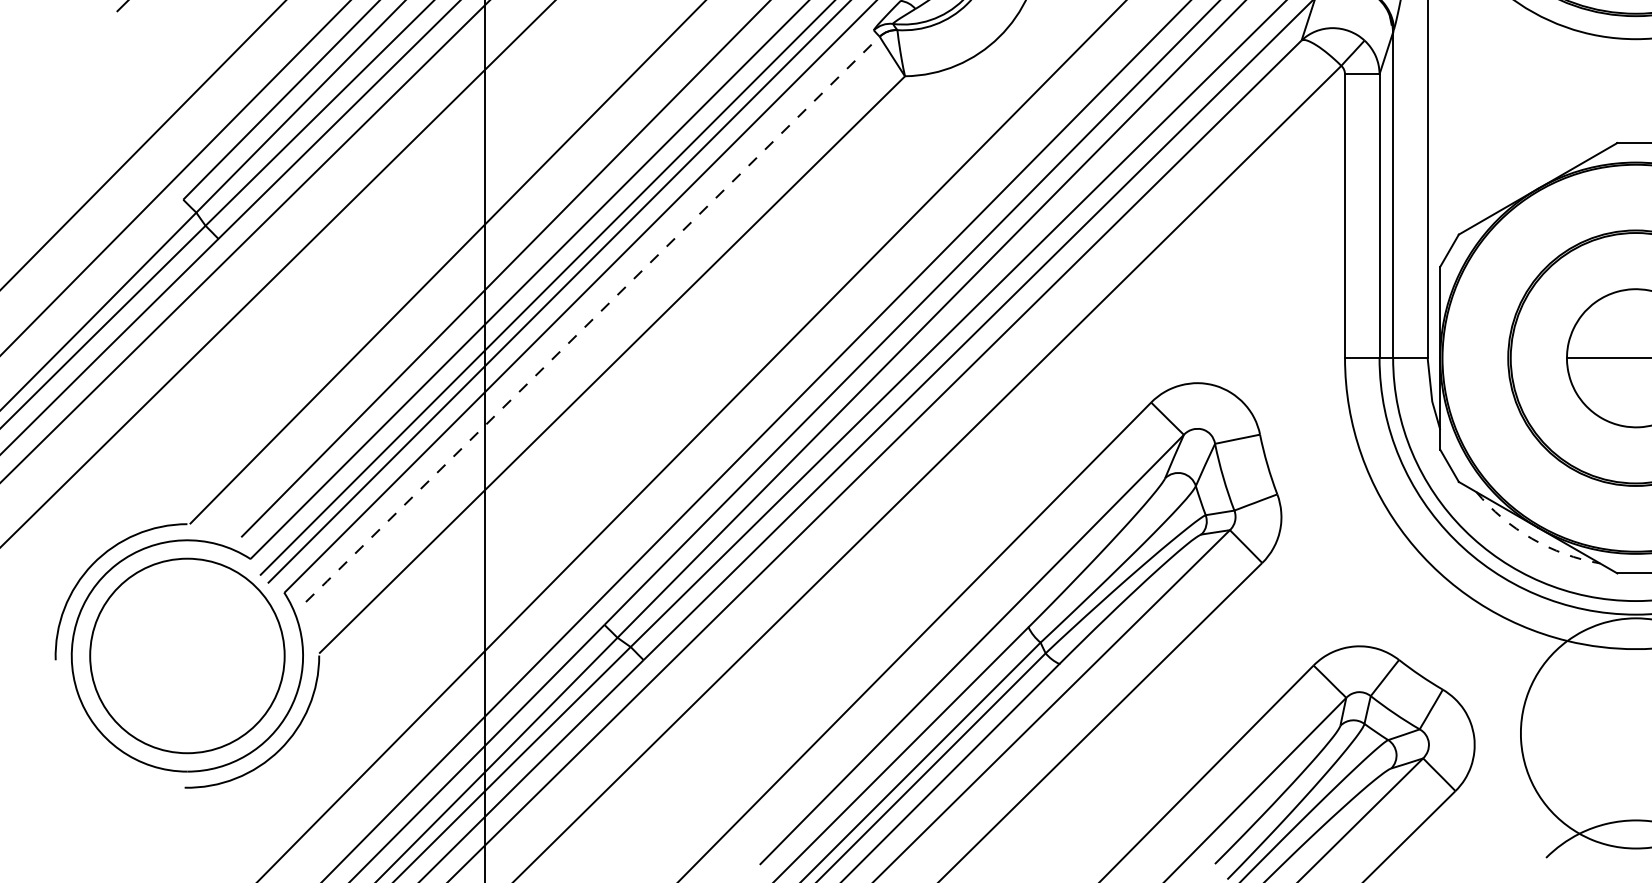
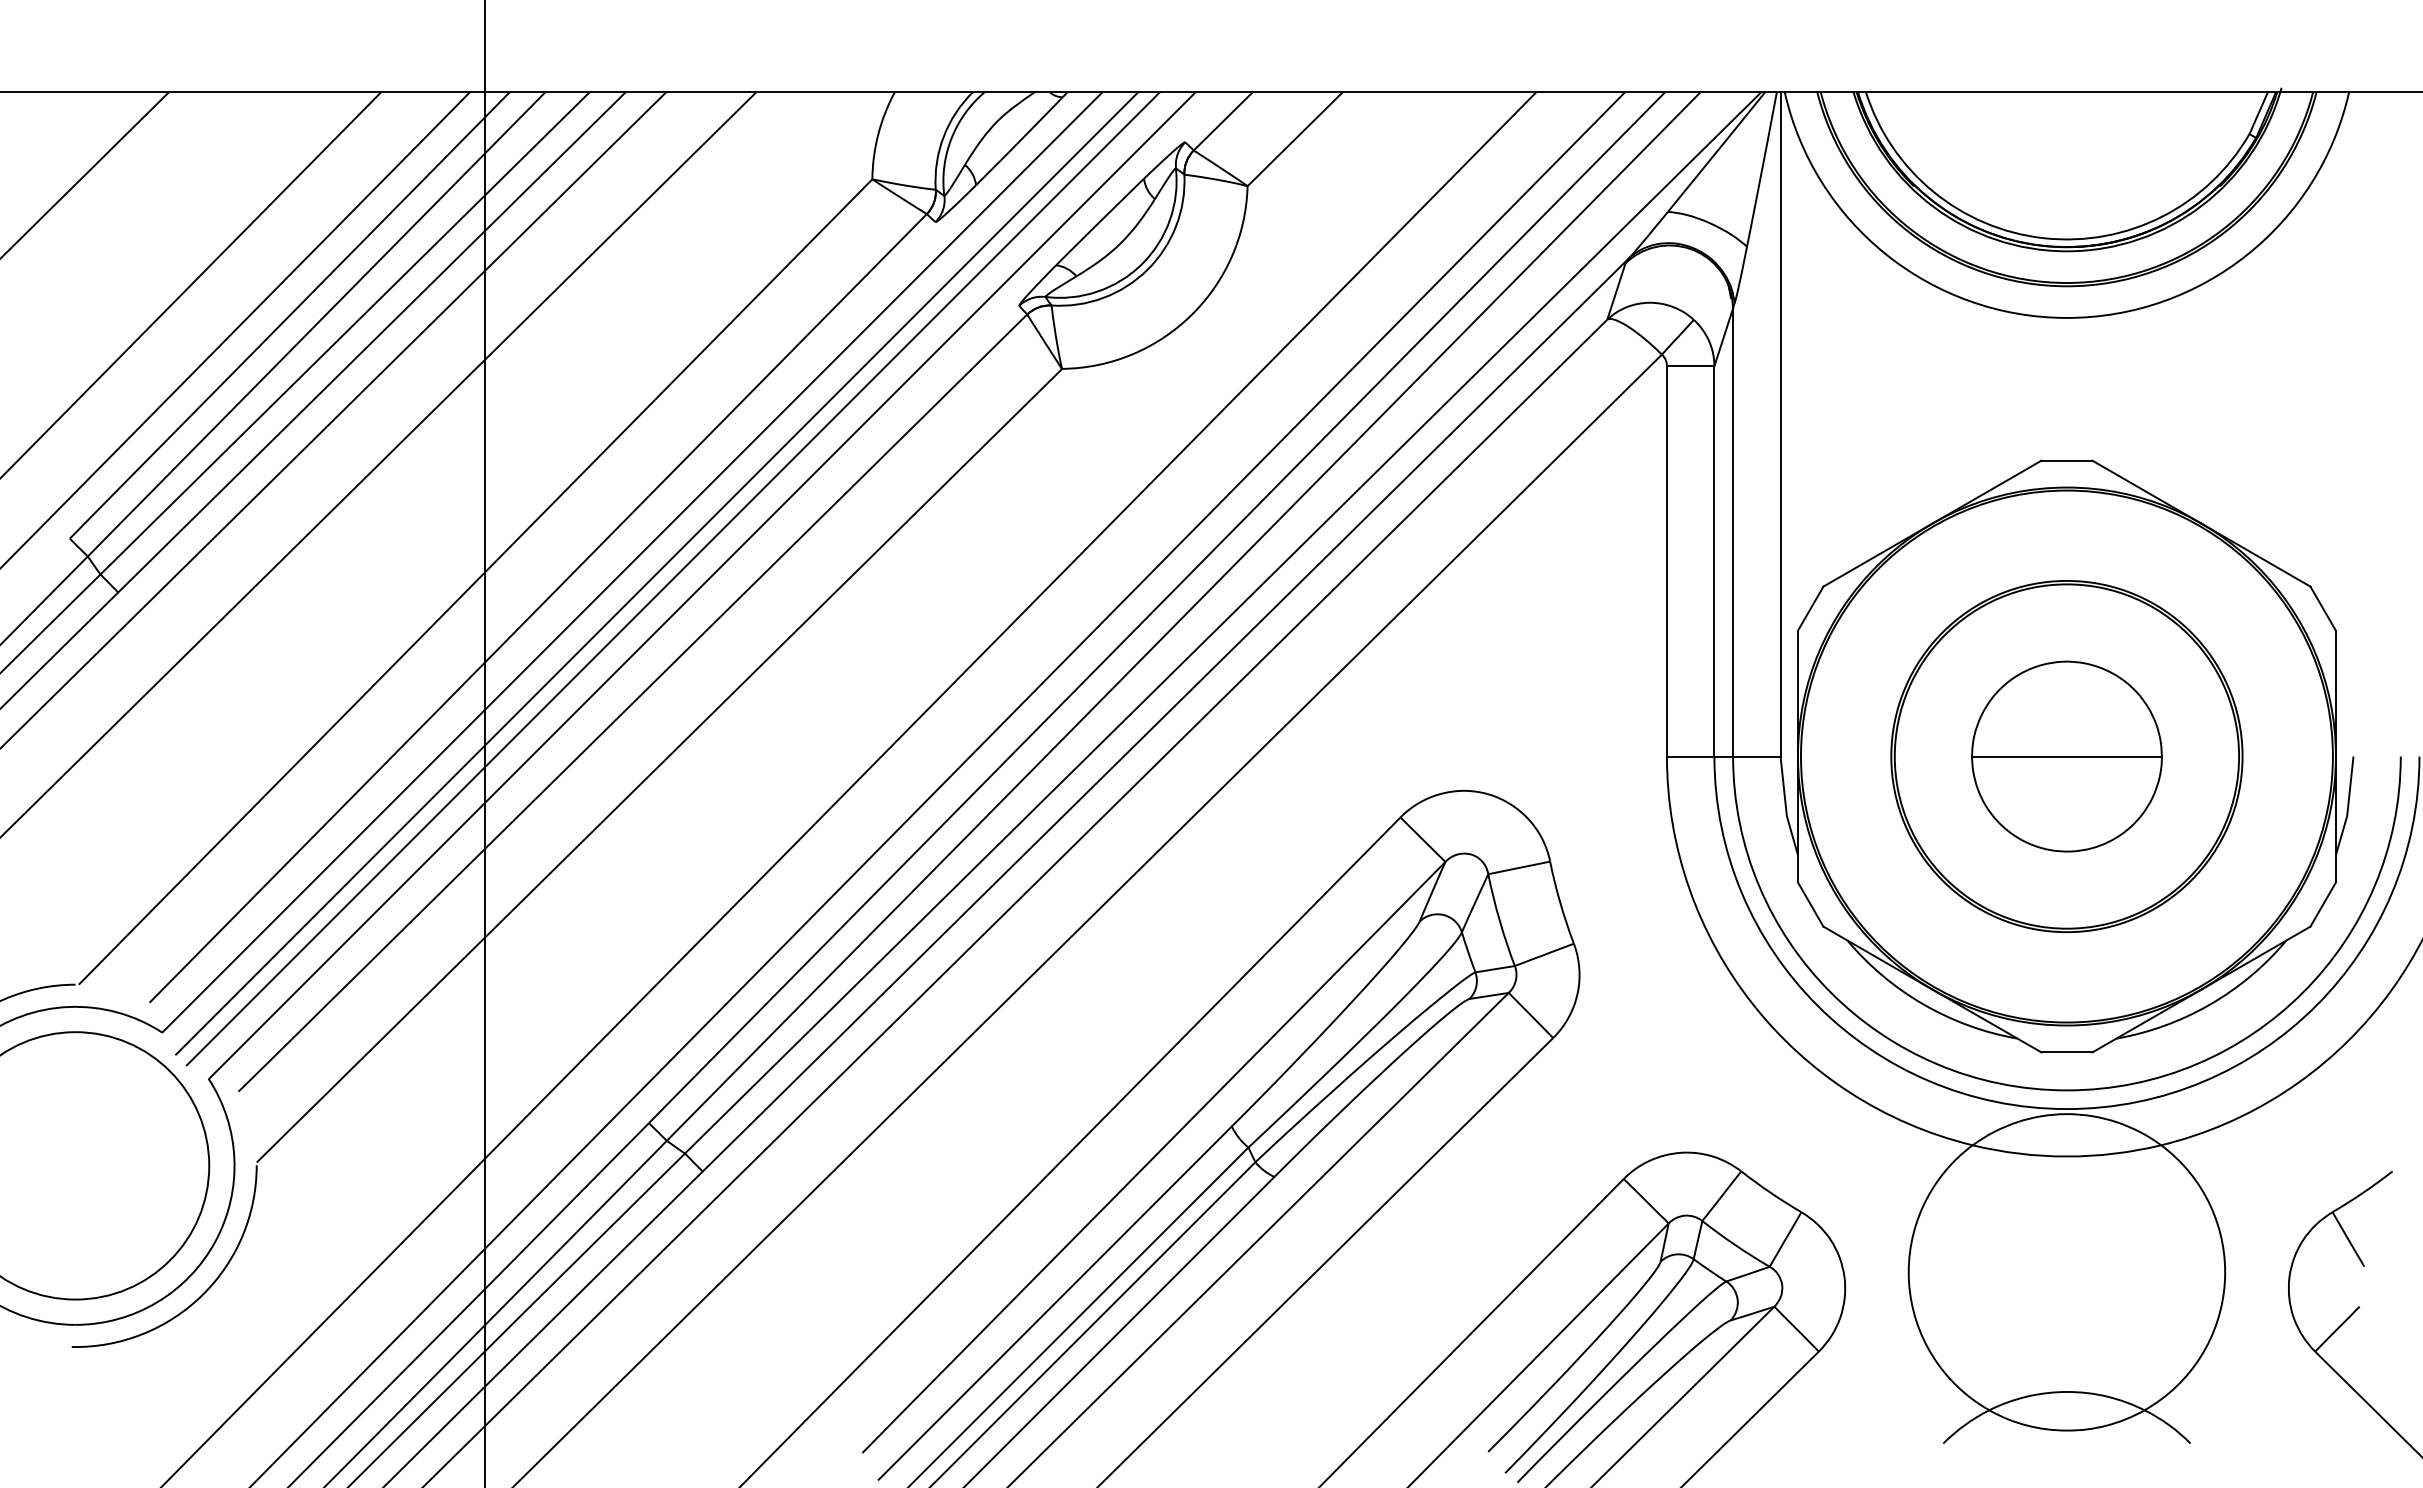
line: (592, 319) -> (632, 703), dashed -> solid
arc: (1531, 538) -> (1923, 1004), dashed -> solid

